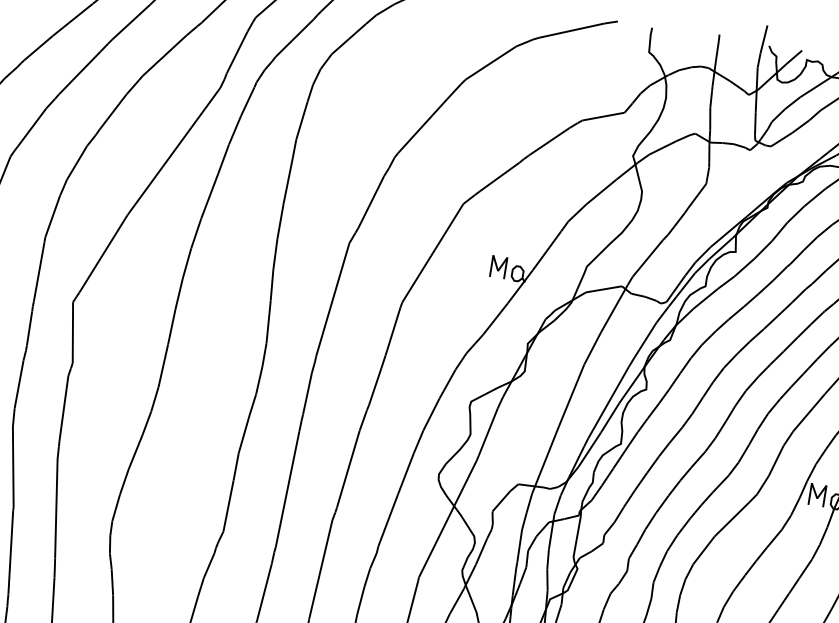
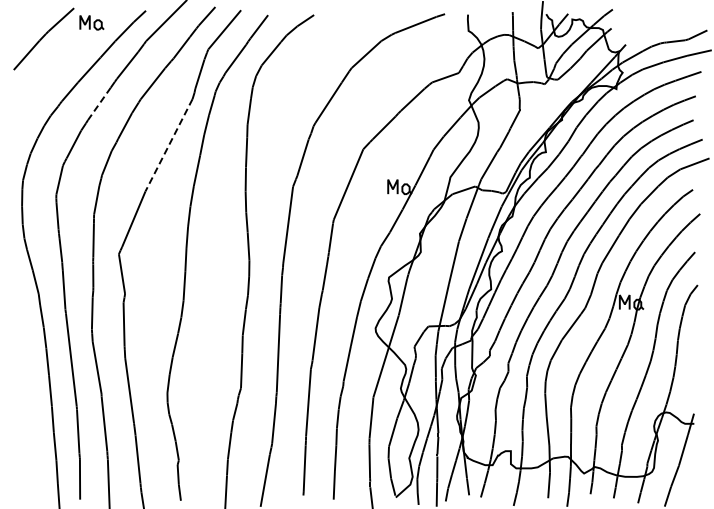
line: (80, 72) -> (99, 103), solid -> dashed
line: (174, 151) -> (169, 145), solid -> dashed

